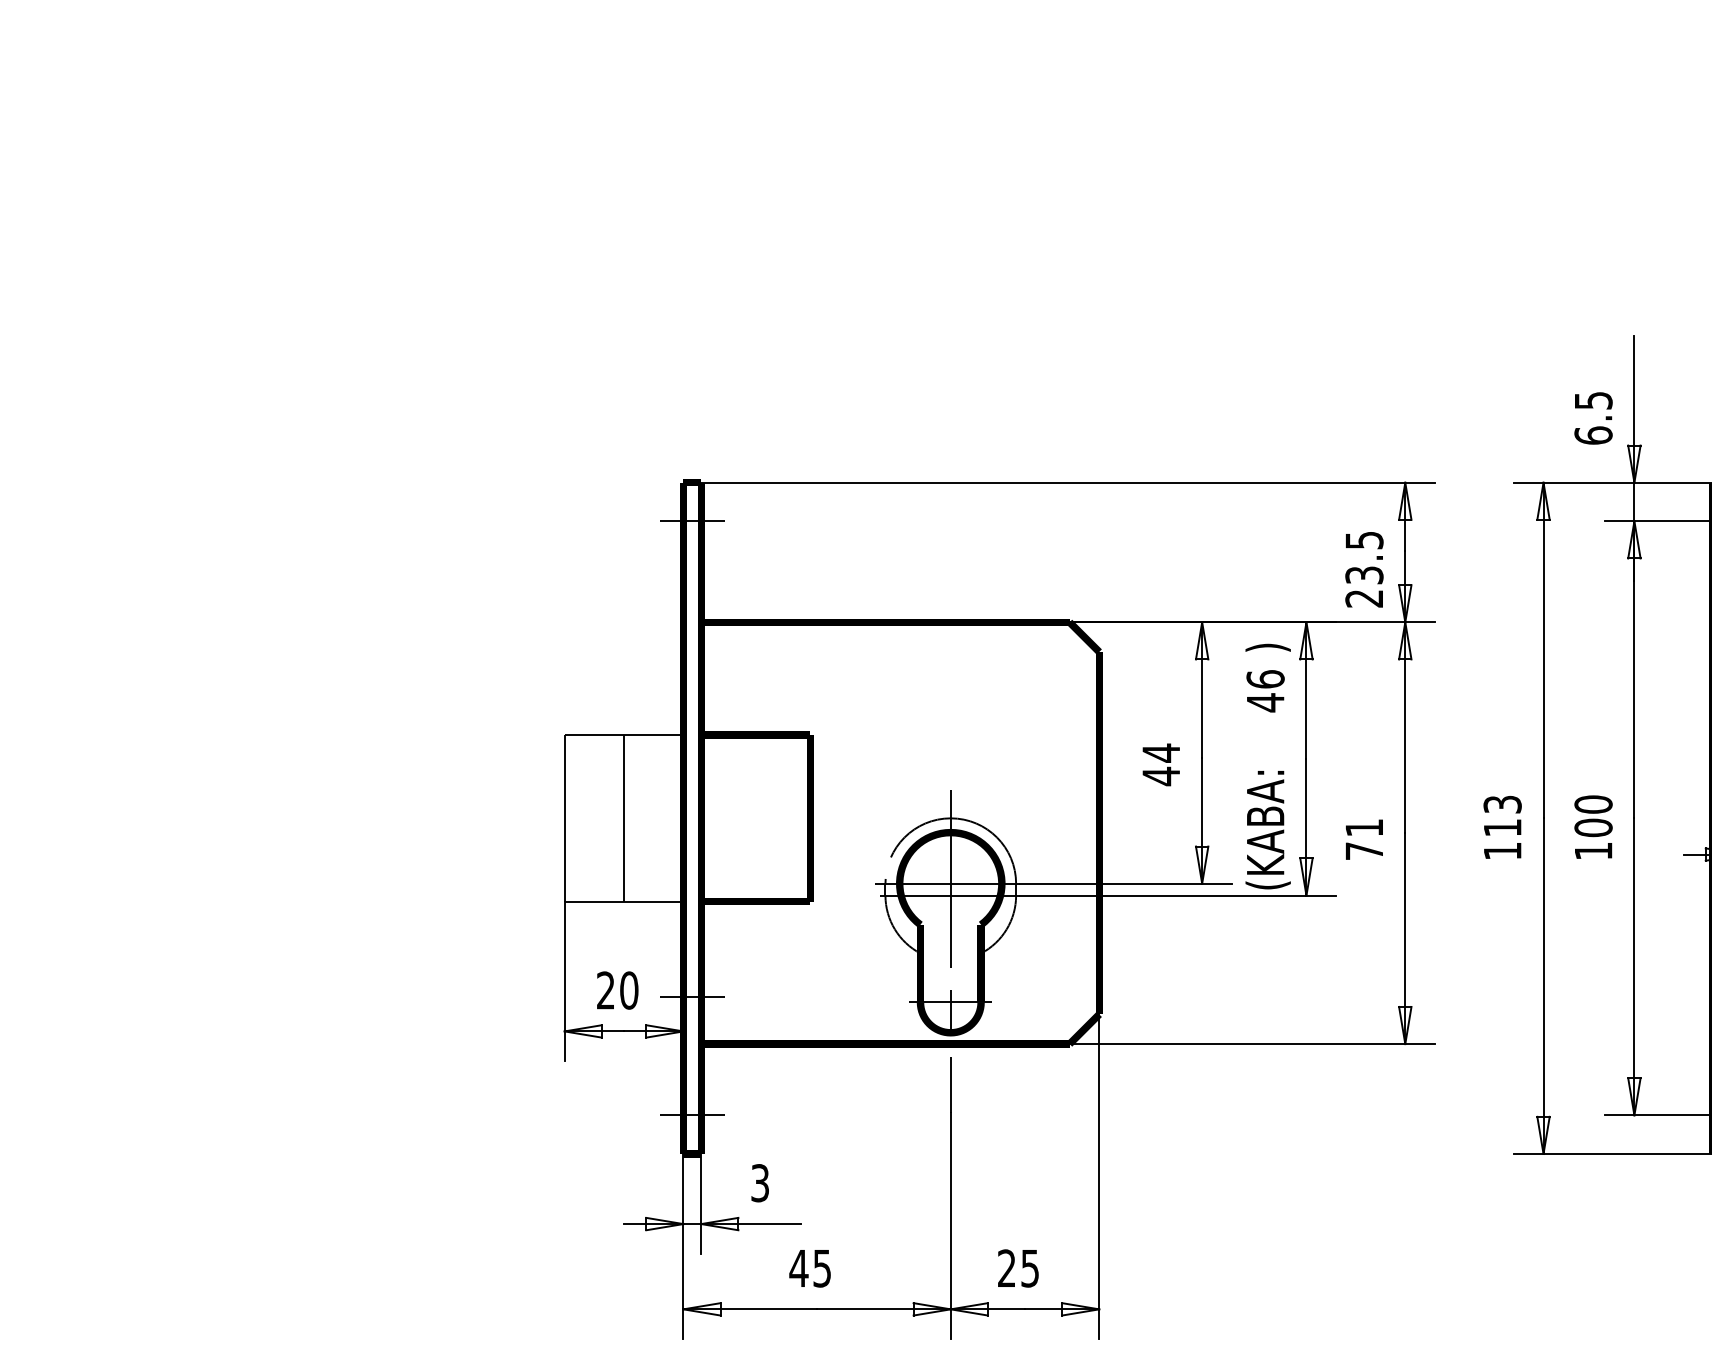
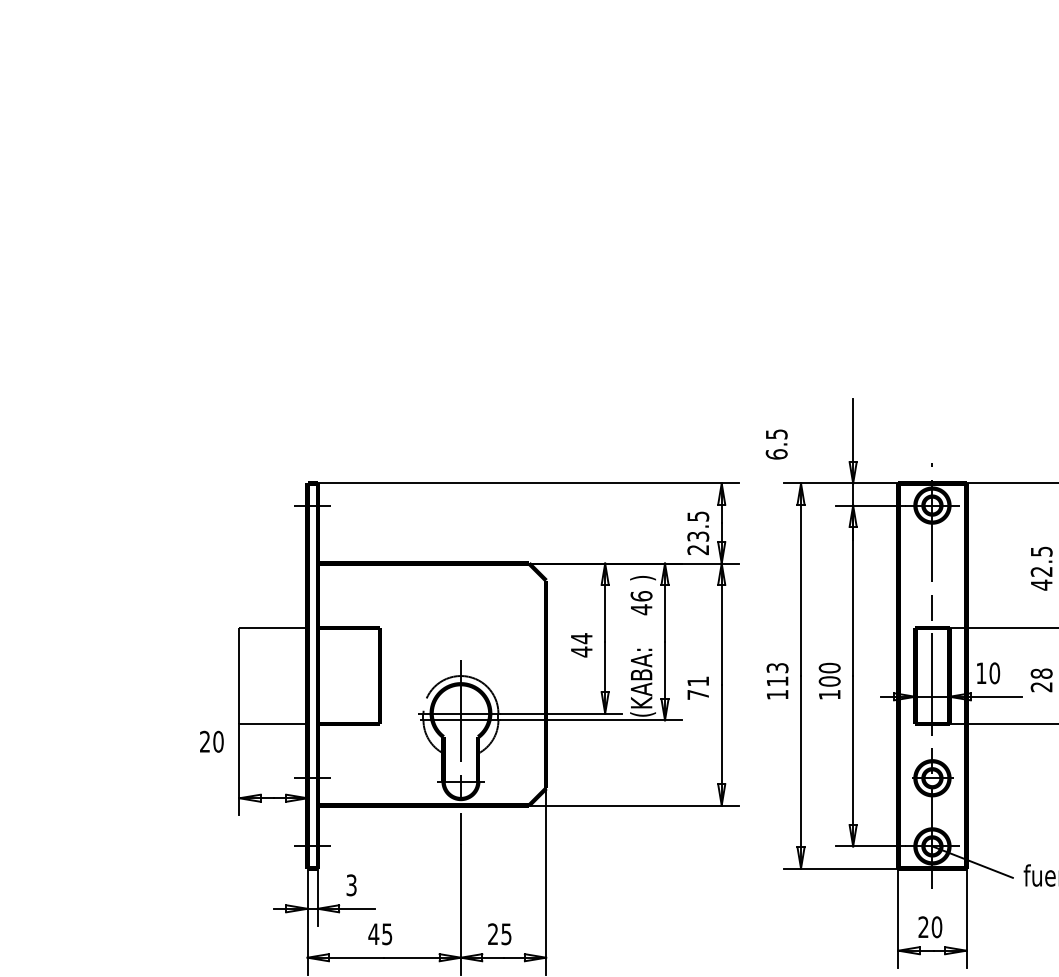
text: (1593, 418) -> (776, 444), moved
line: (624, 817) -> (273, 675), removed
text: (617, 990) -> (211, 741), moved

